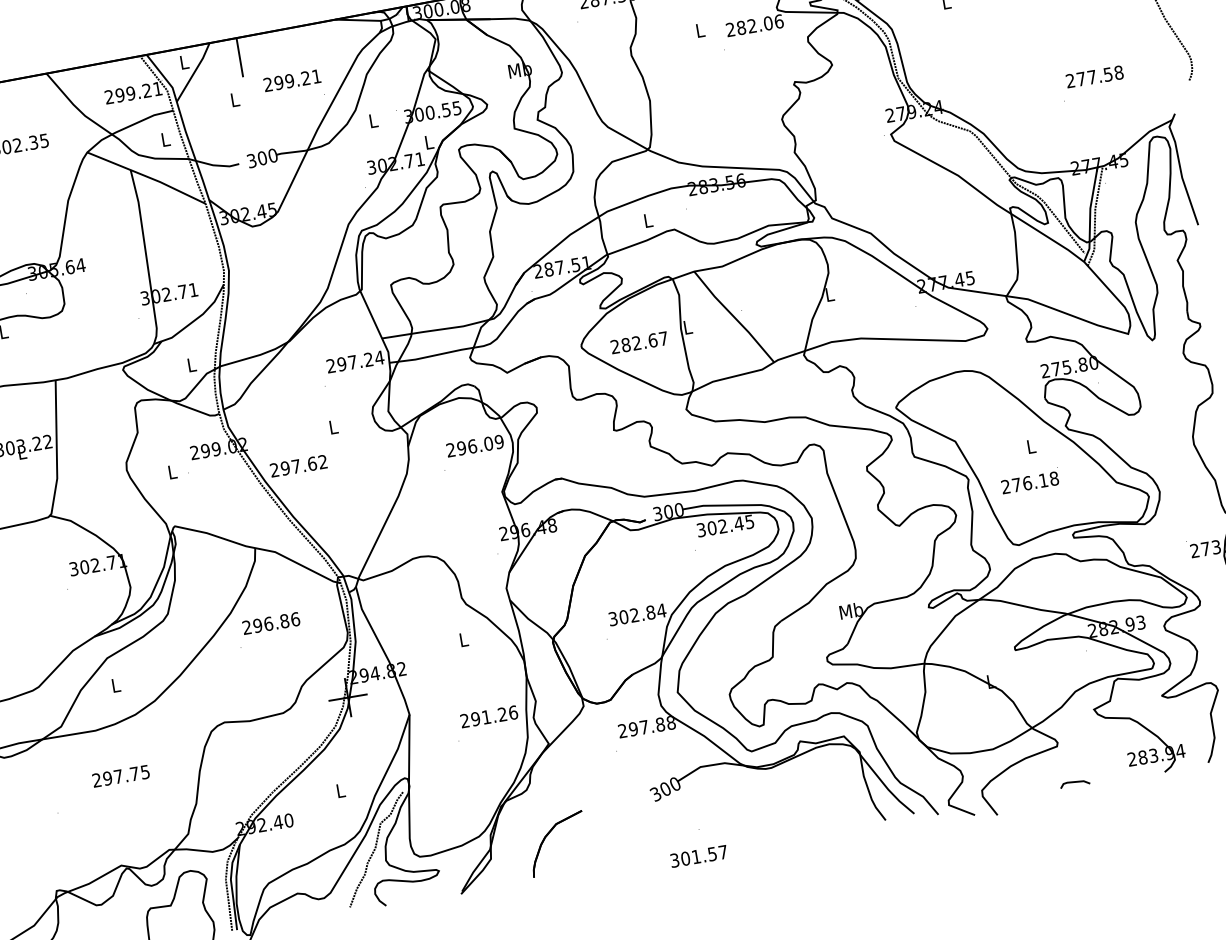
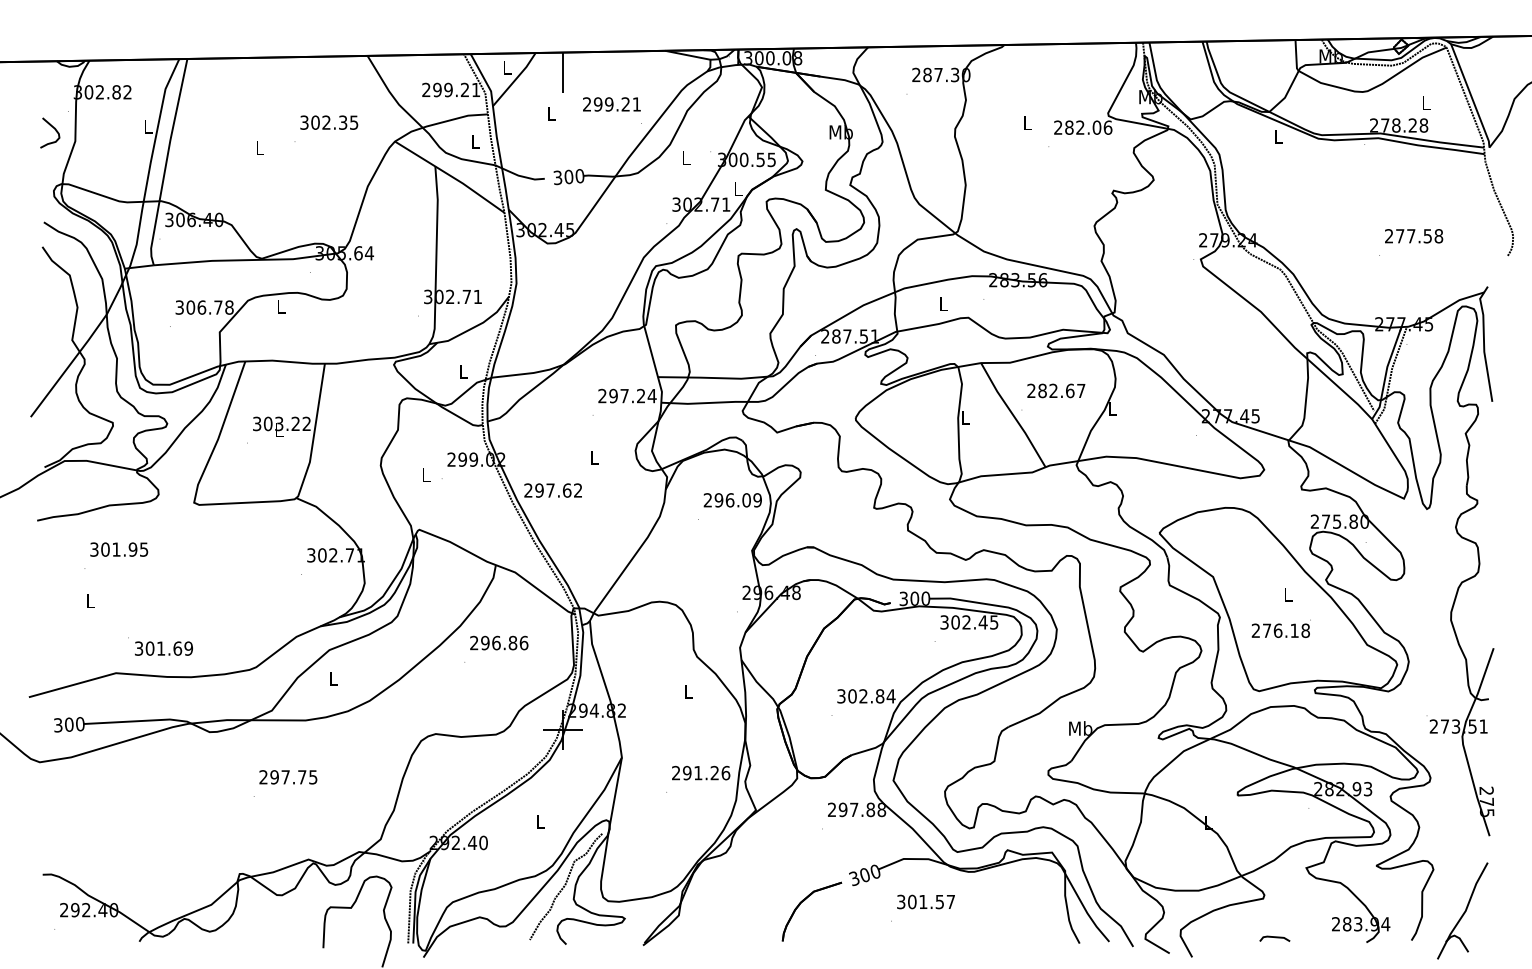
text: (639, 342) -> (1056, 390), moved
text: (121, 776) -> (288, 777), moved
part: (549, 834) -> (805, 900), moved
text: (698, 856) -> (925, 901), moved

